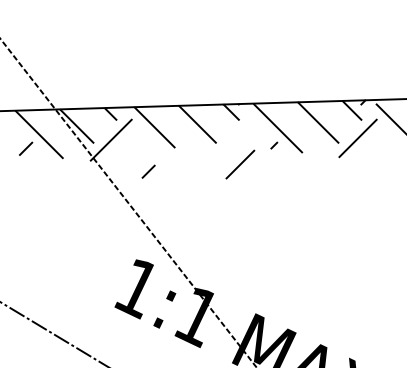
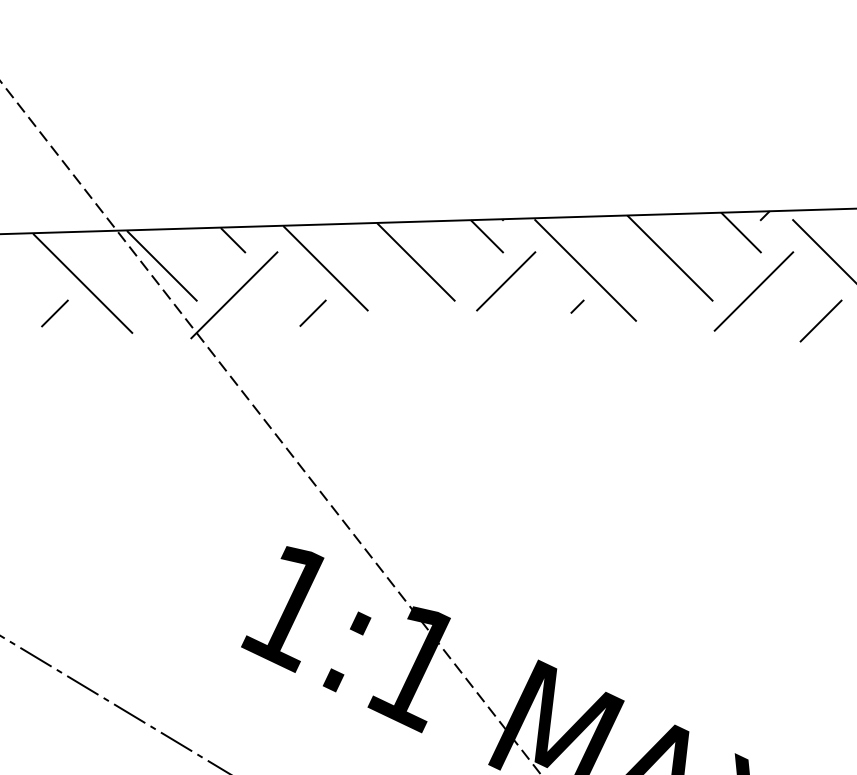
line: (389, 152) -> (820, 321), added
line: (240, 164) -> (506, 281), moved
line: (148, 171) -> (312, 312), moved

